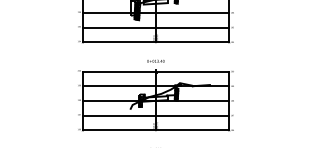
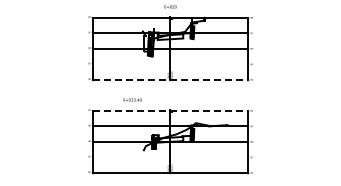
line: (155, 27) -> (170, 64), removed
line: (155, 41) -> (170, 79), solid -> dashed
text: (155, 60) -> (132, 99), moved
line: (155, 71) -> (170, 110), solid -> dashed
line: (155, 115) -> (170, 157), removed

